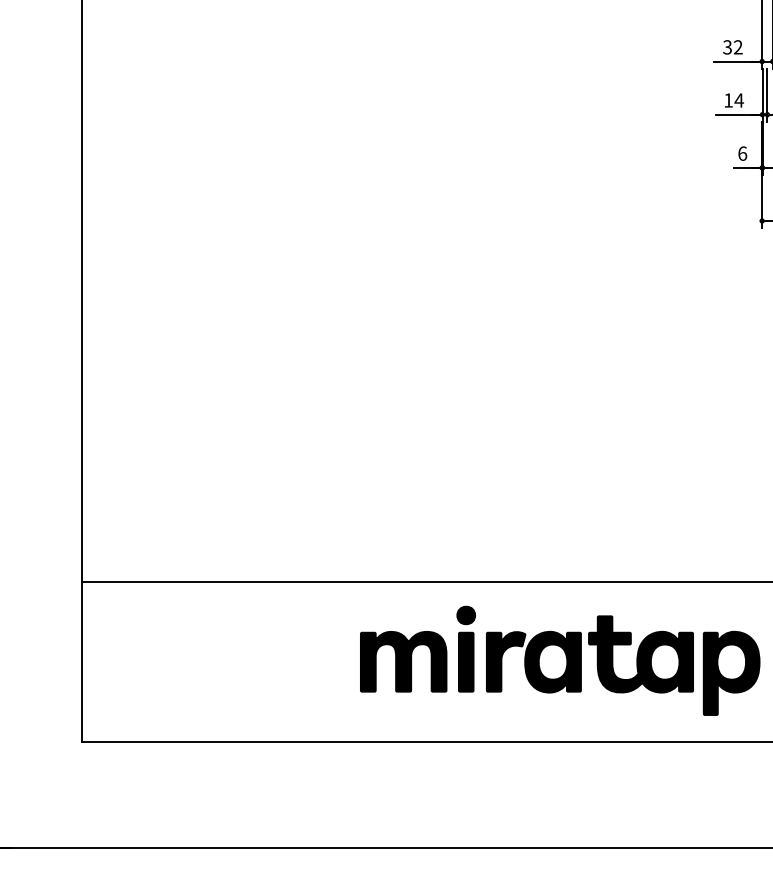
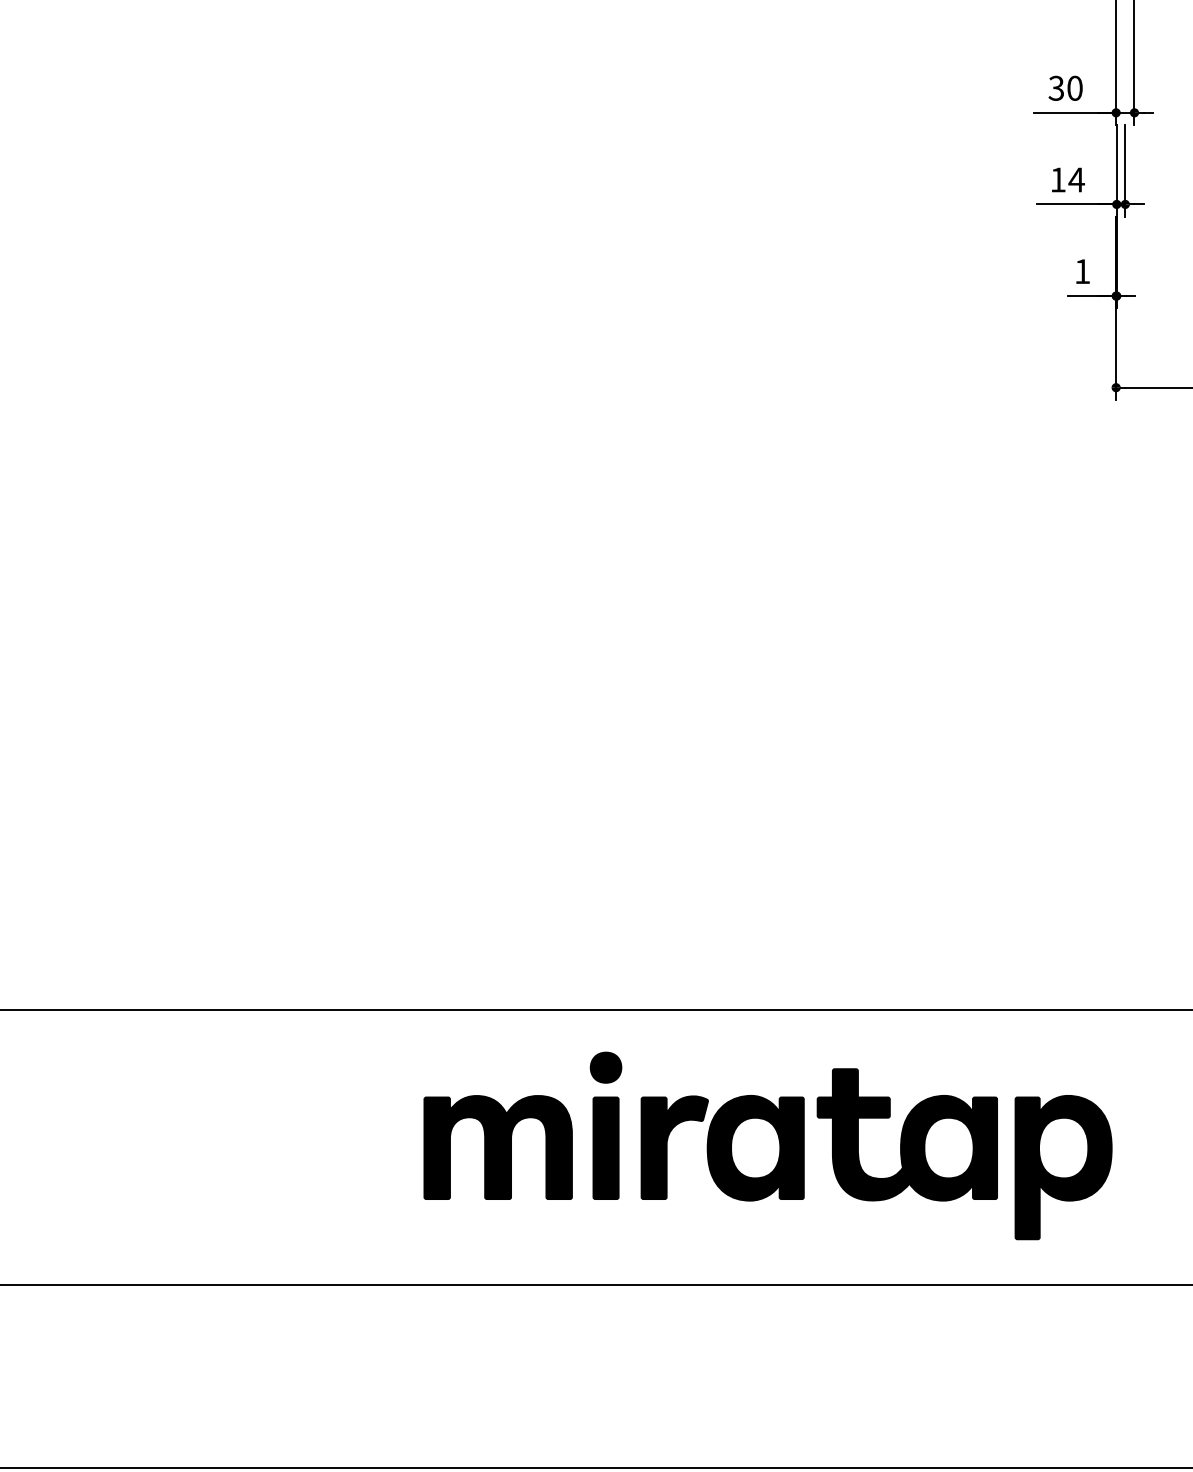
text: (737, 47) -> (1073, 88), 32 -> 30
text: (742, 153) -> (1082, 271), 6 -> 1

